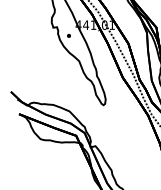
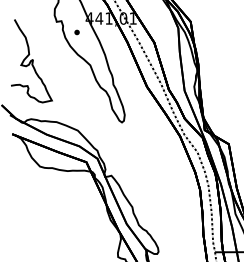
curve: (33, 58) -> (31, 61), added

